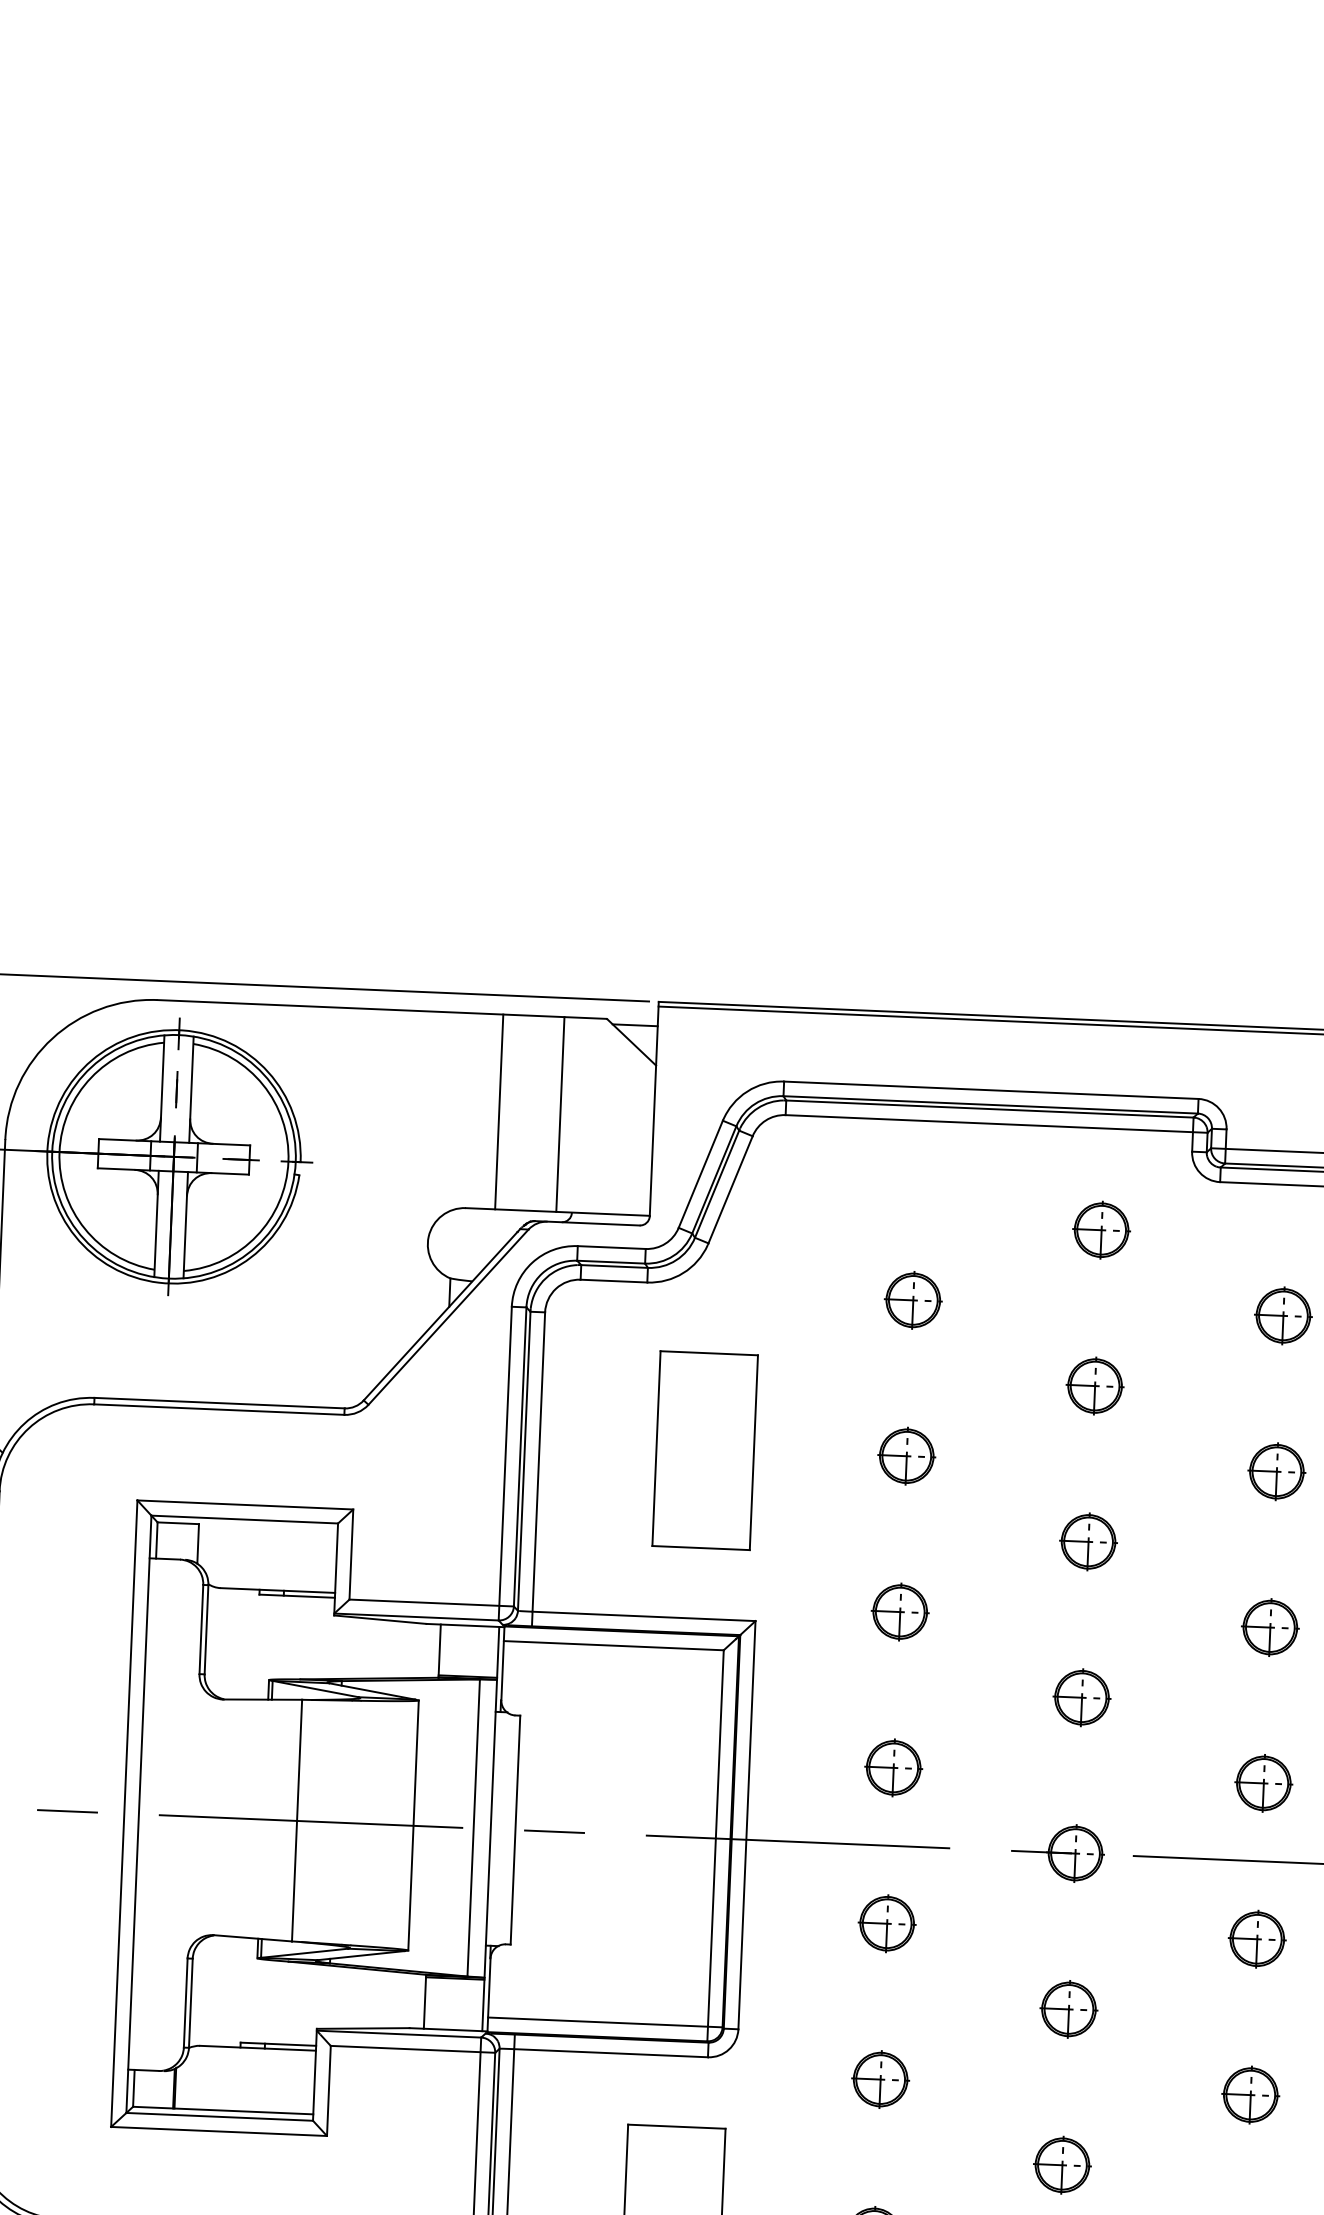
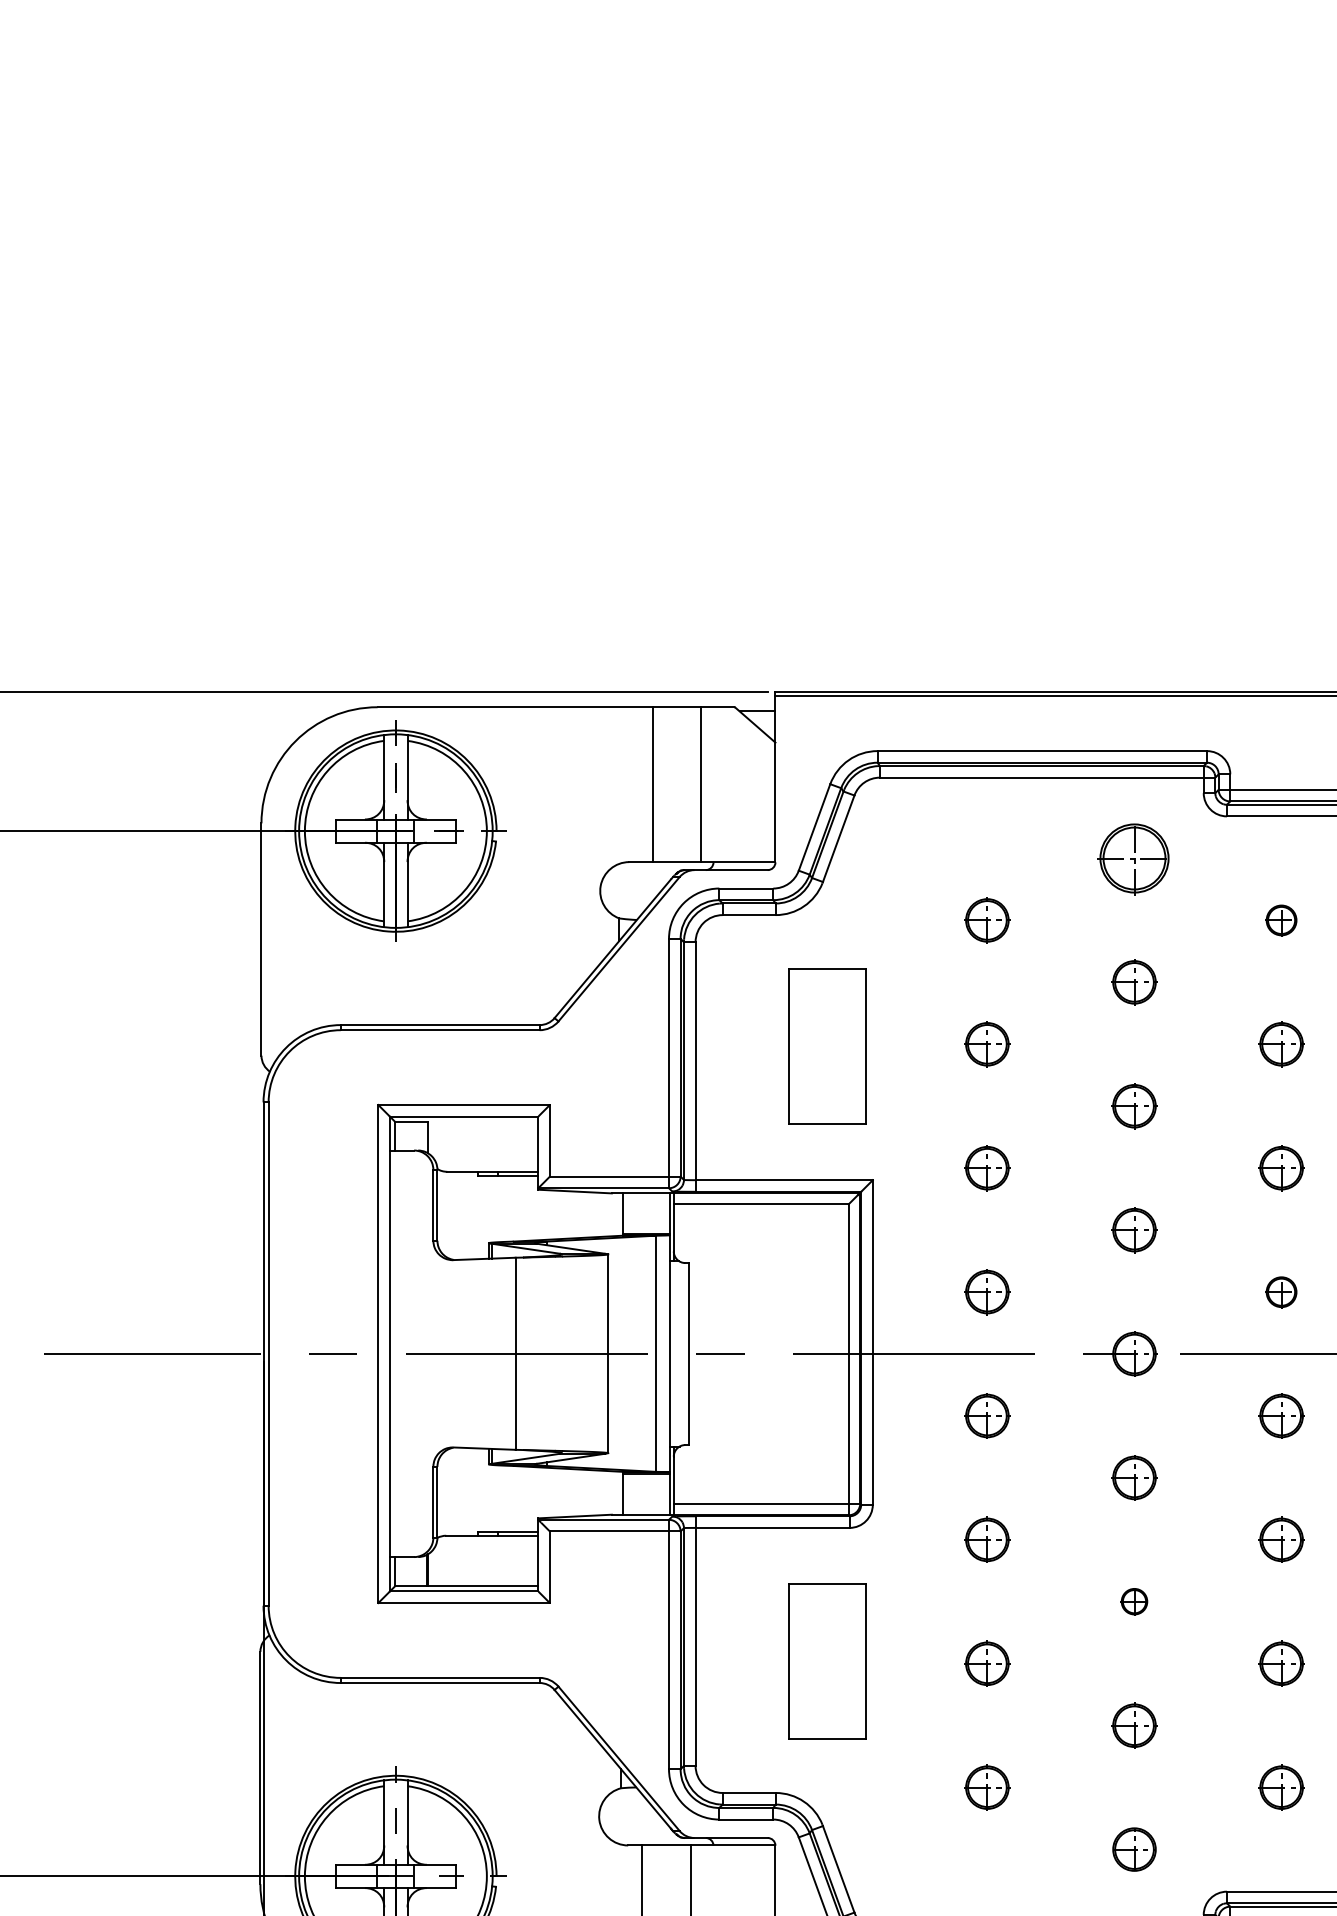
part: (1101, 1230) -> (1134, 858), size x1.6
part: (1283, 1315) -> (1281, 920), size x0.7
part: (1263, 1783) -> (1281, 1292), size x0.7
part: (1062, 2164) -> (1134, 1601), size x0.6

